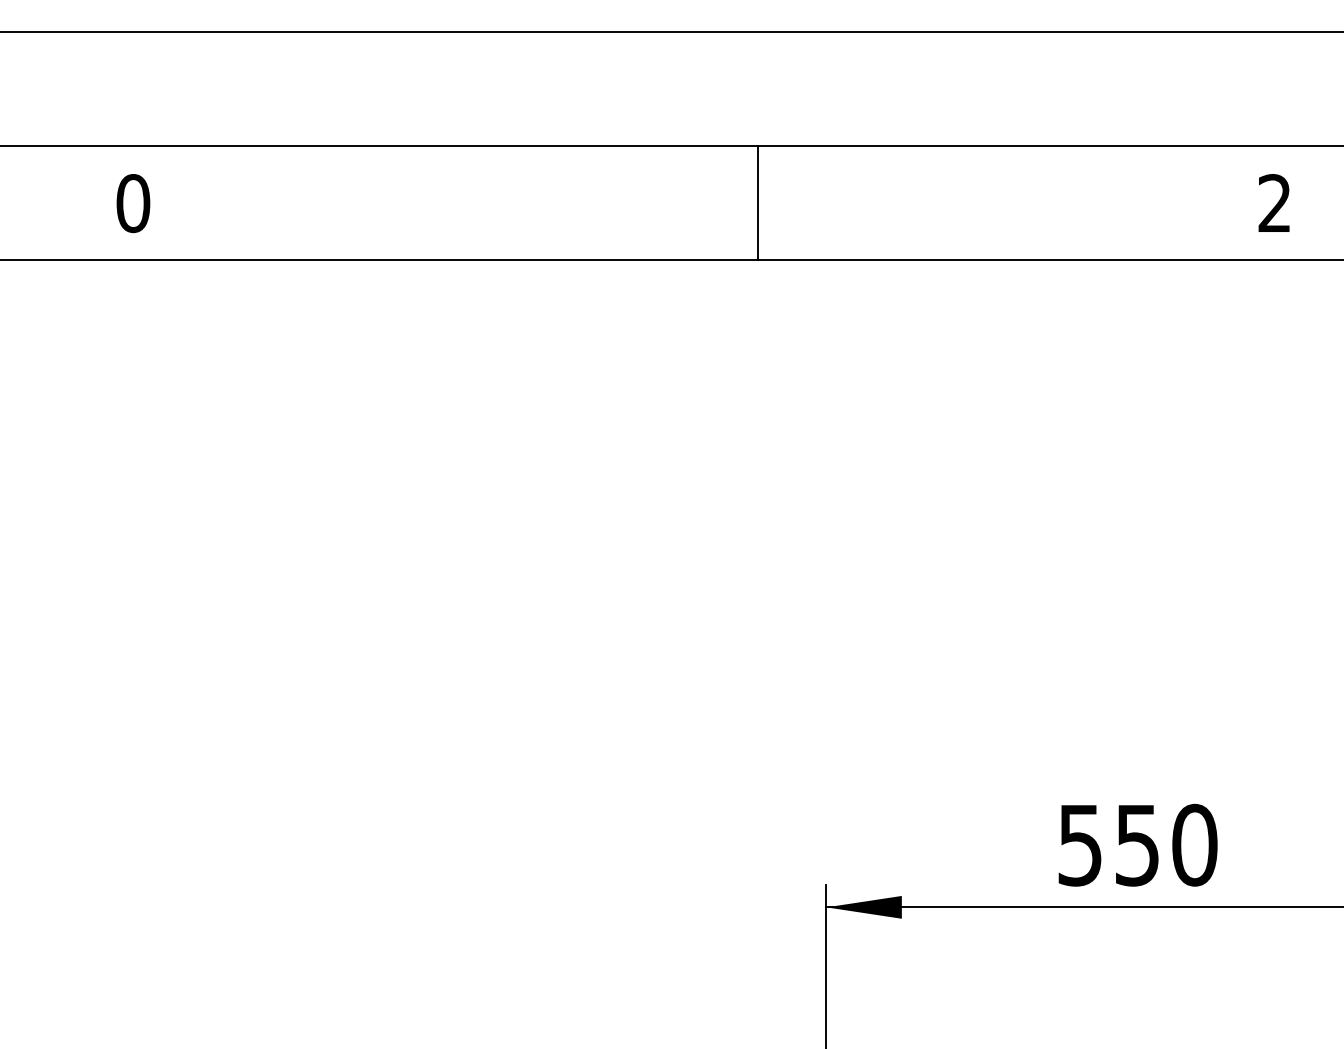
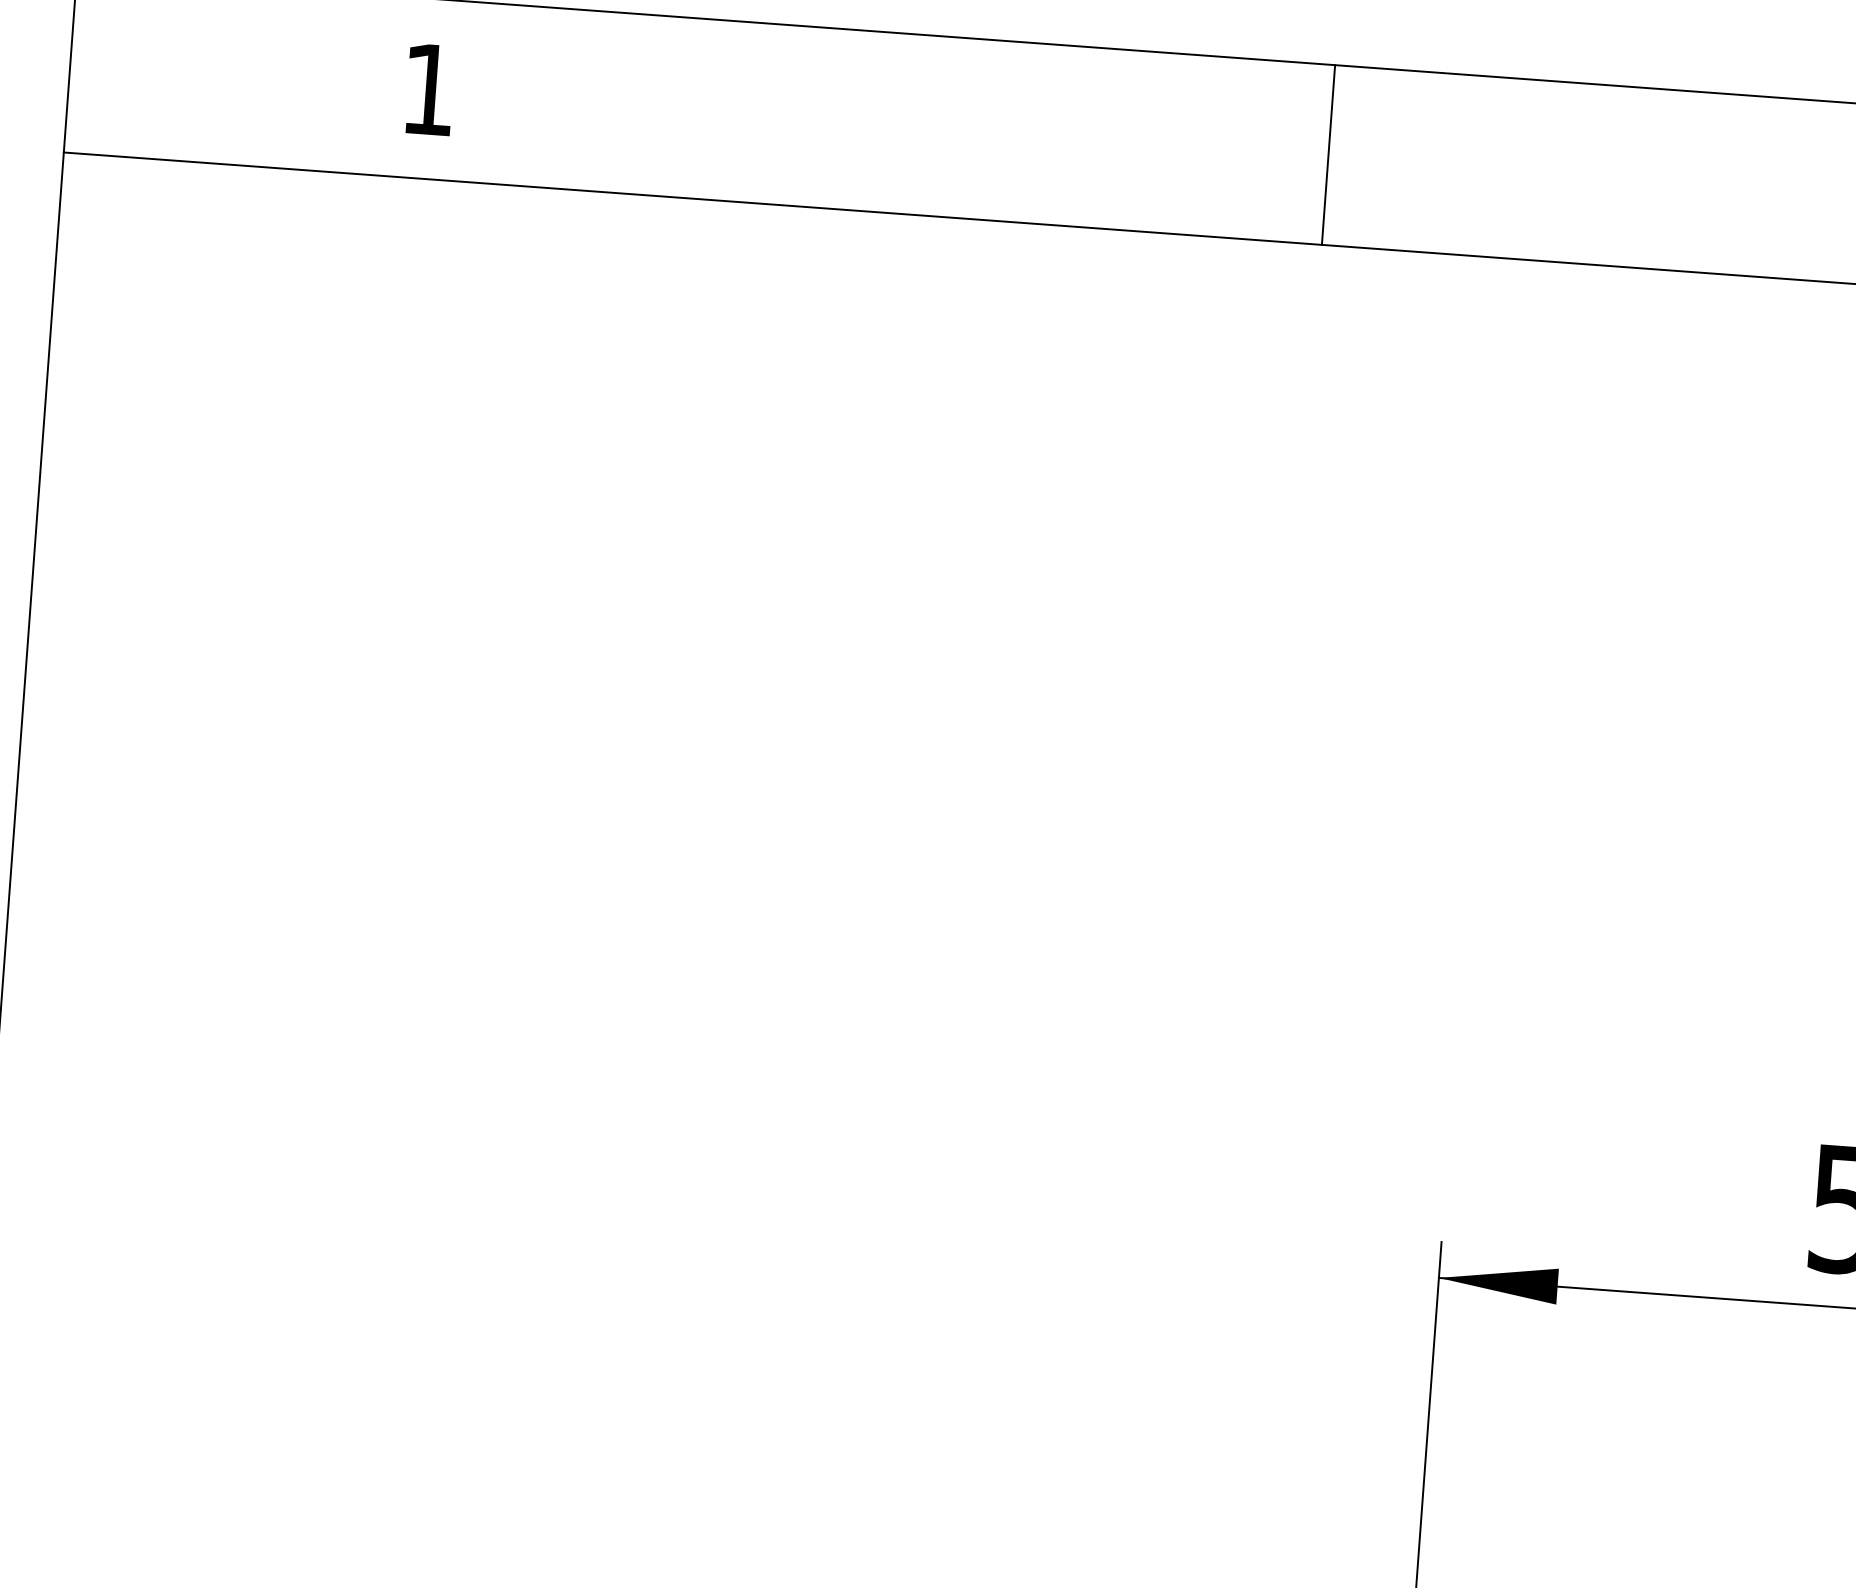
text: (133, 203) -> (429, 89), 0 -> 1
line: (757, 203) -> (1328, 155), moved

